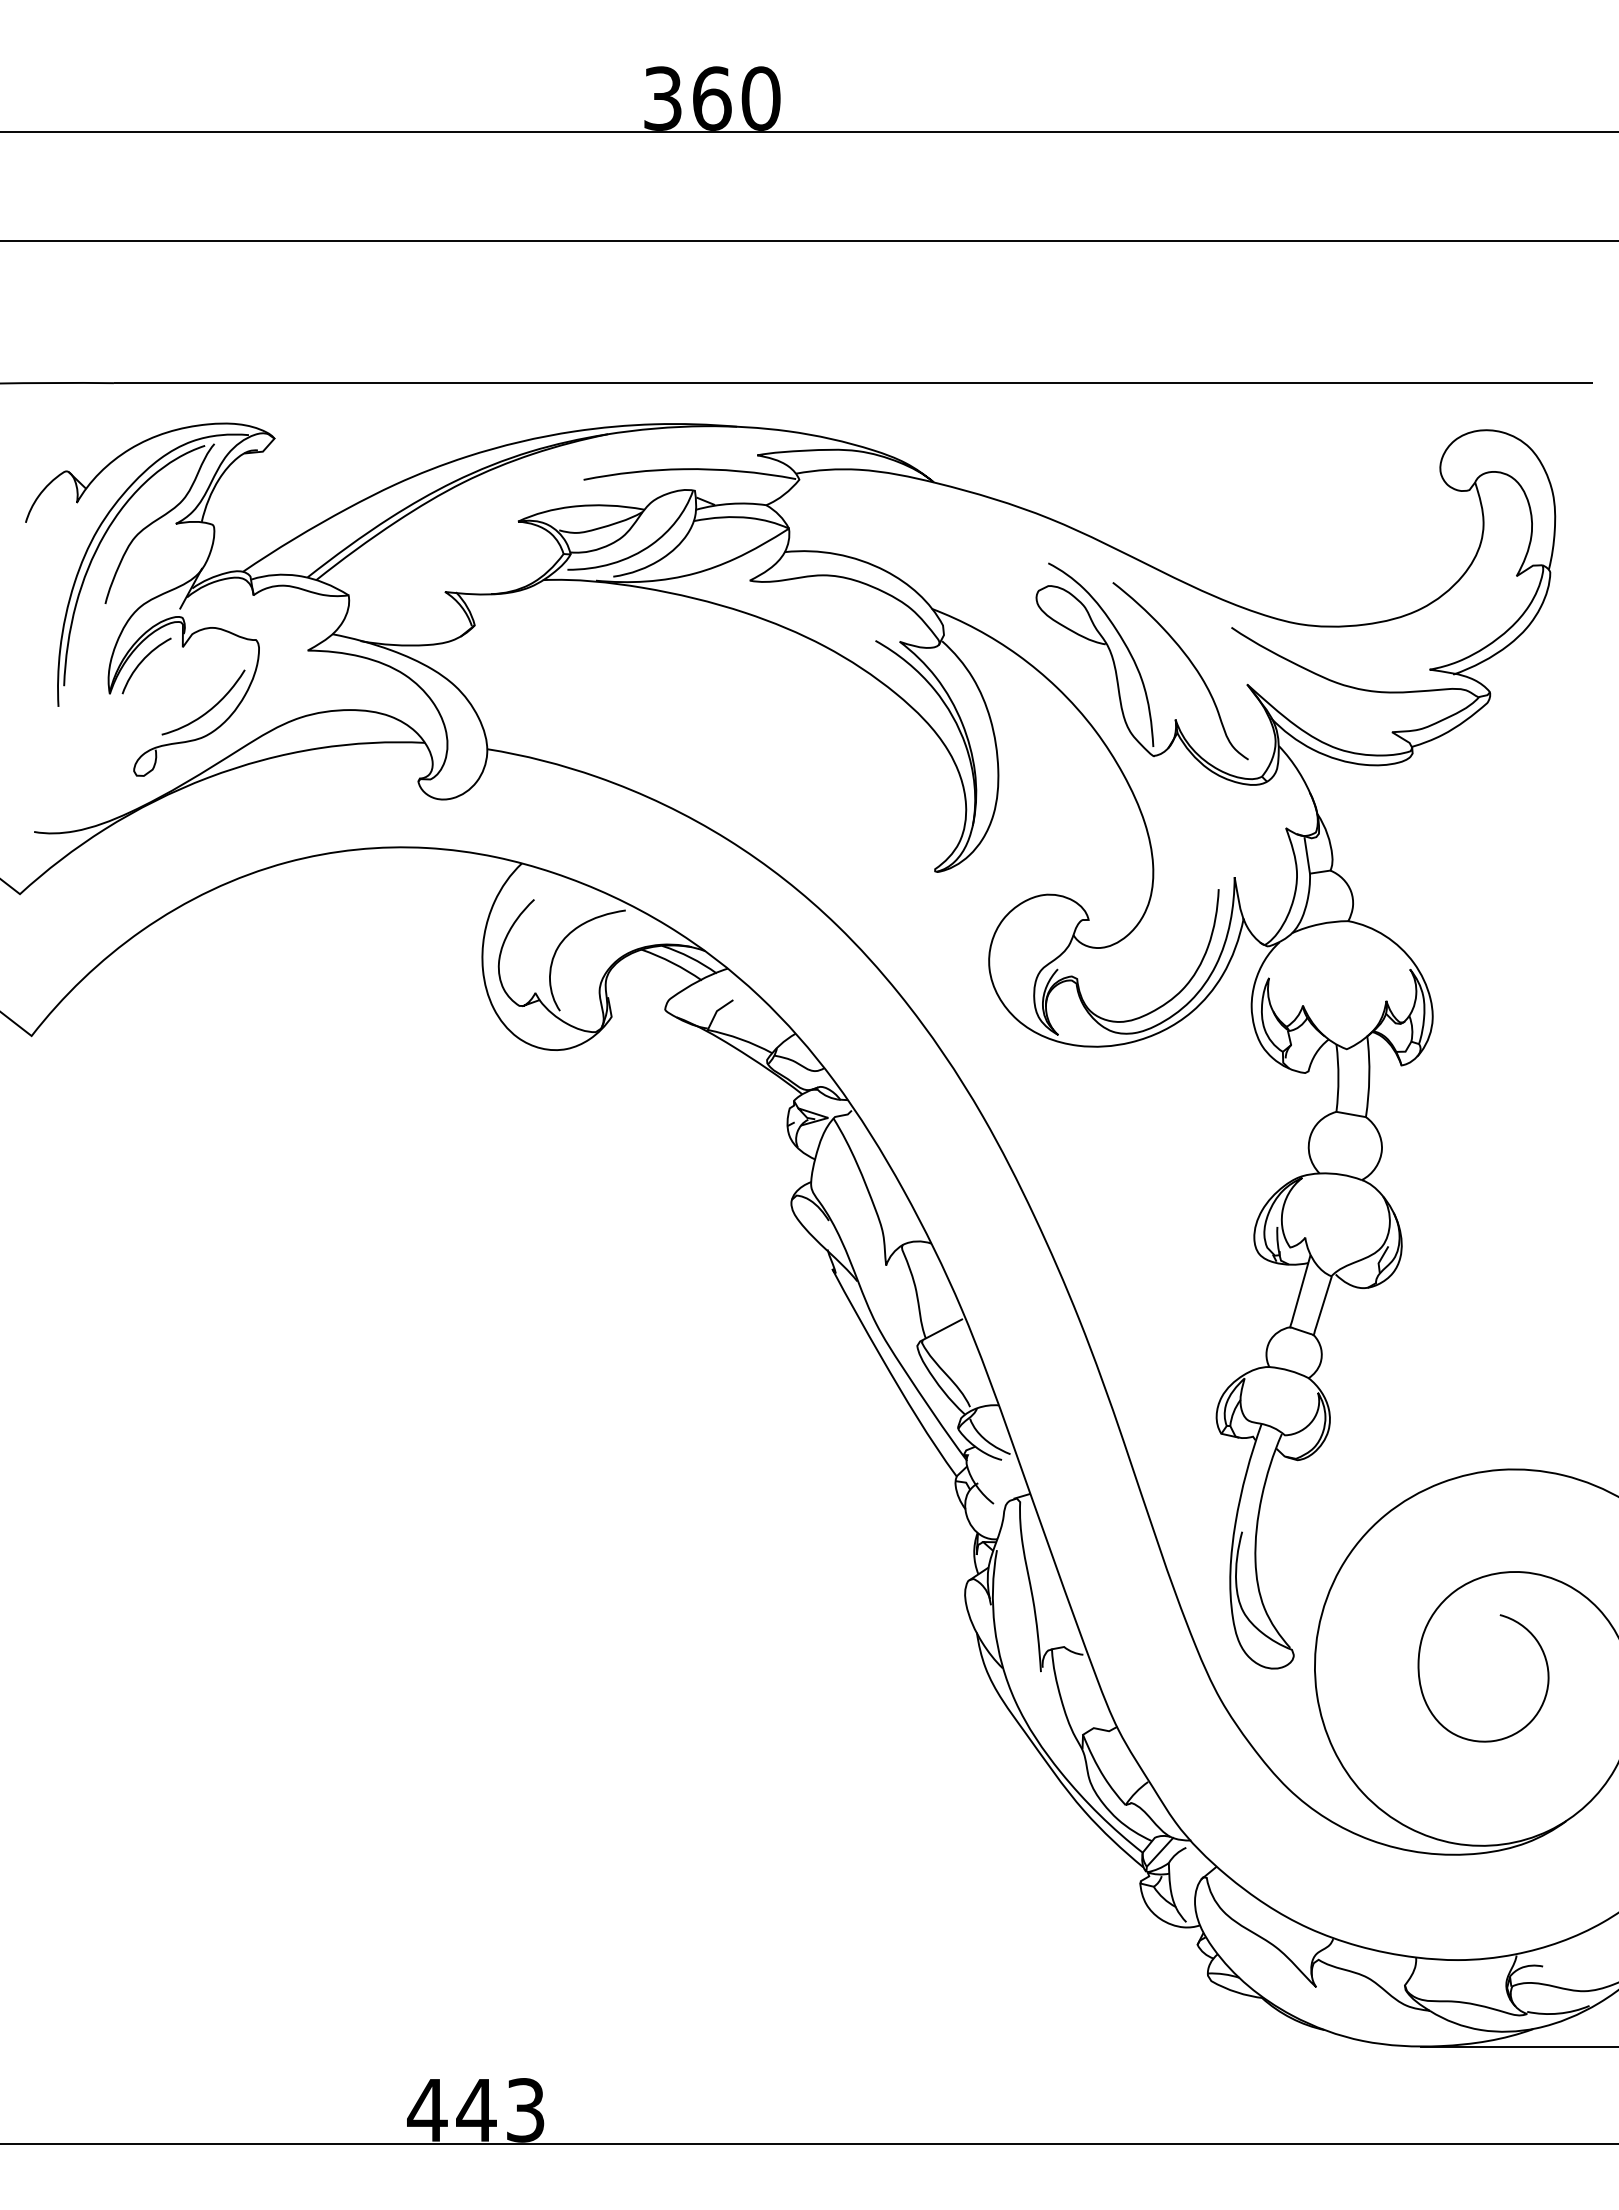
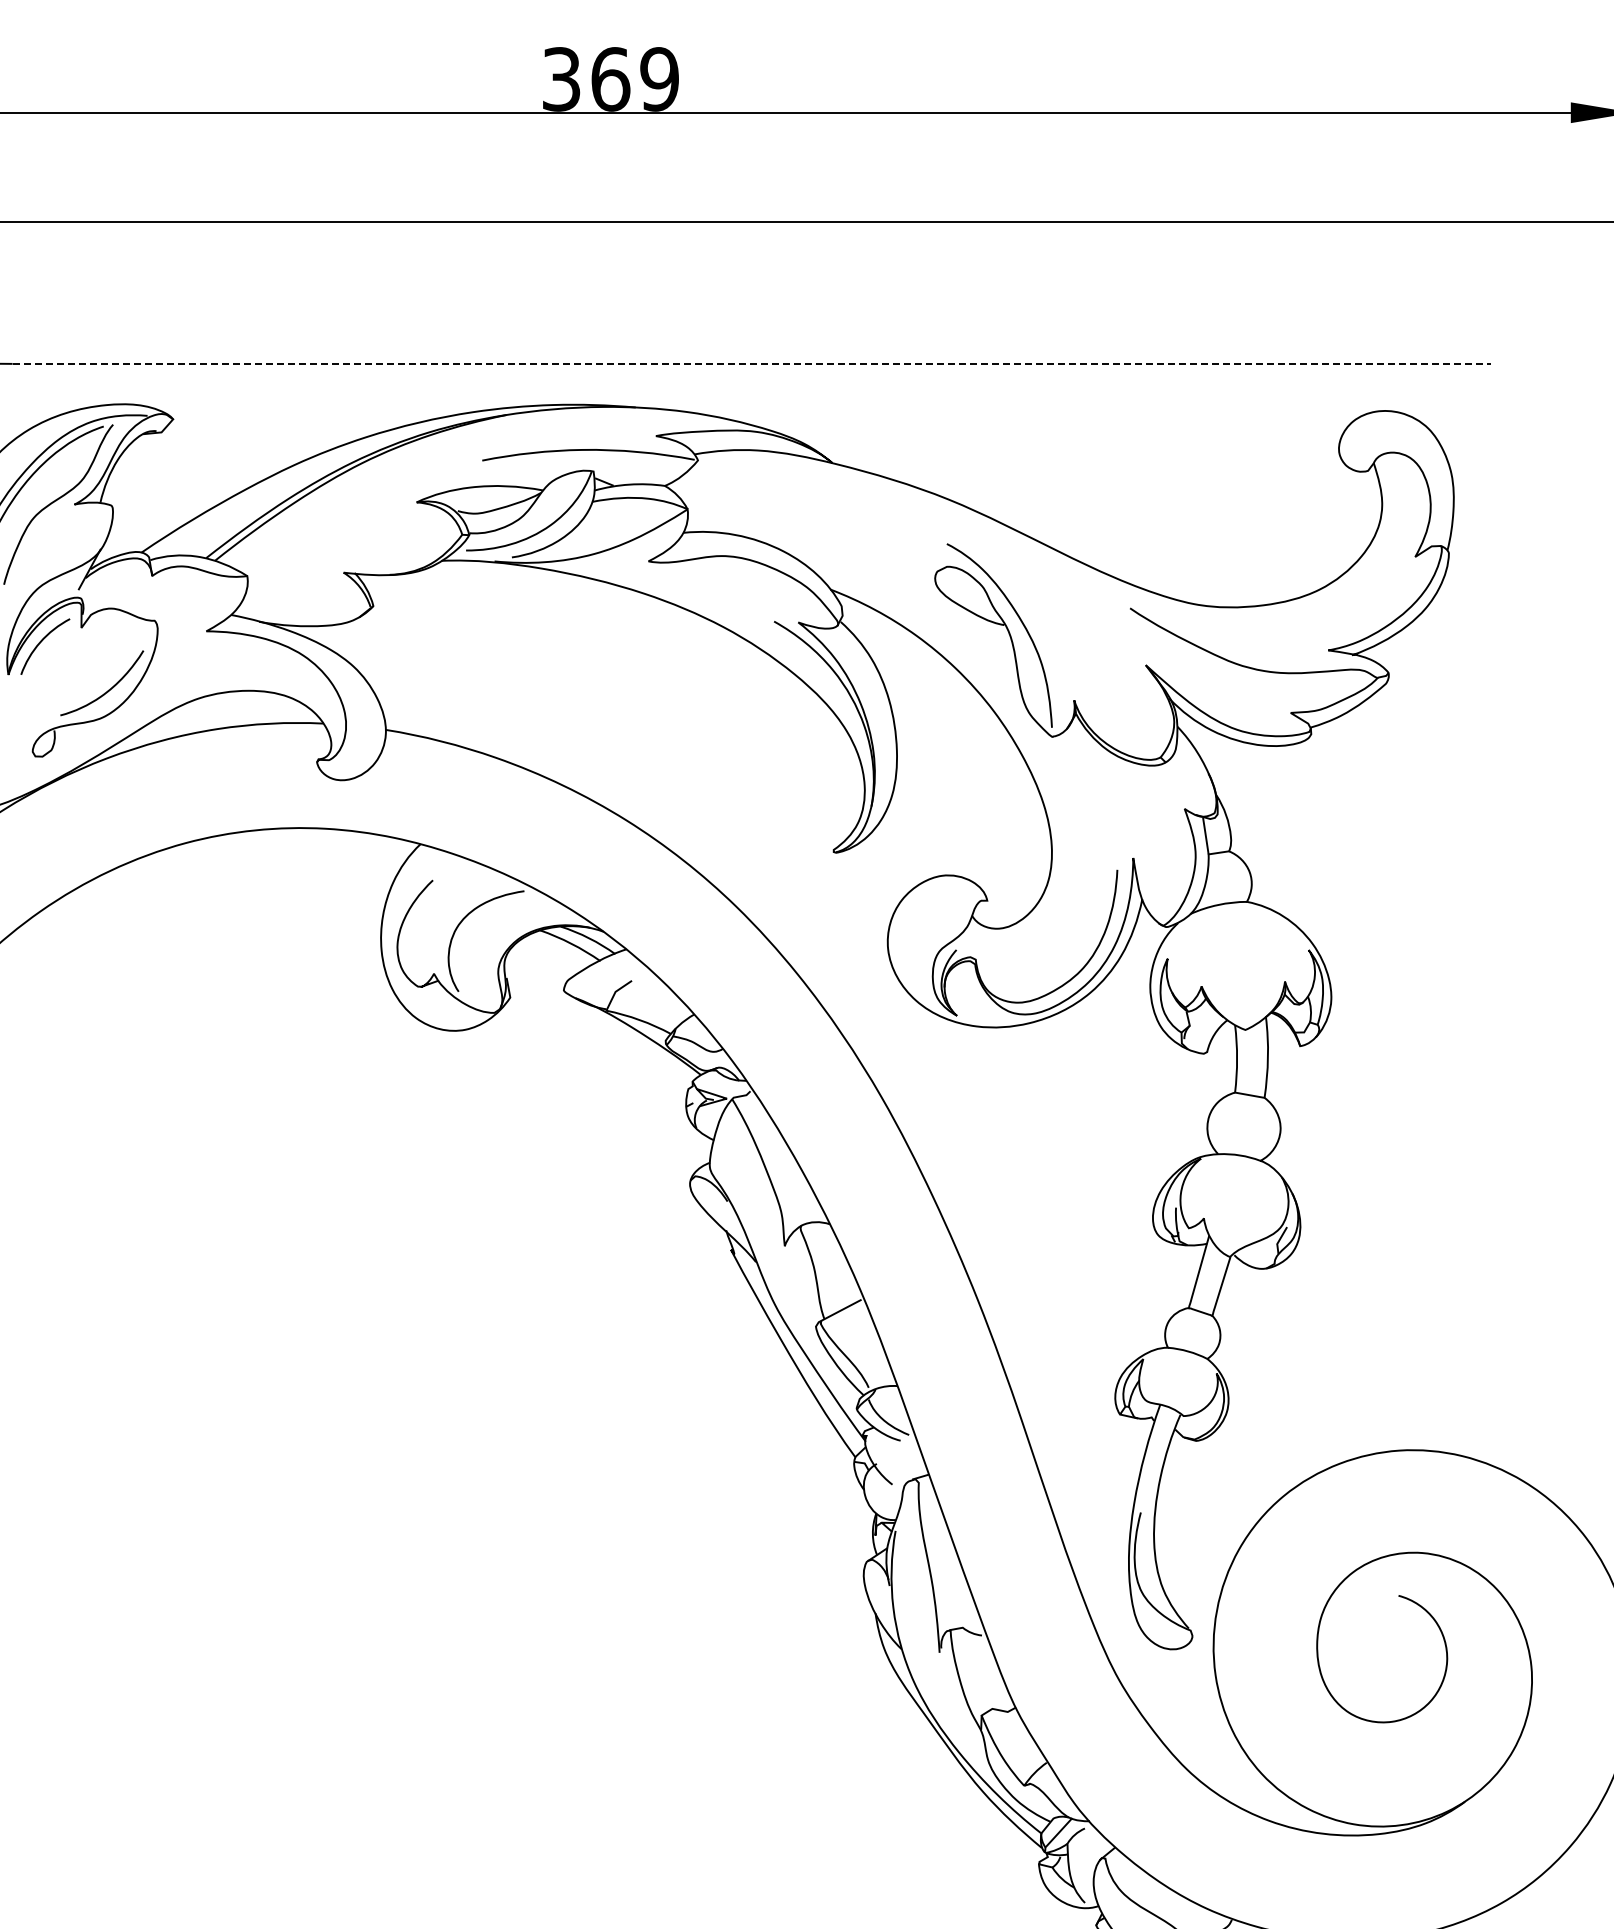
text: (760, 98) -> (659, 79), 360 -> 369
line: (853, 383) -> (752, 364), solid -> dashed
curve: (1191, 664) -> (1090, 645), removed

